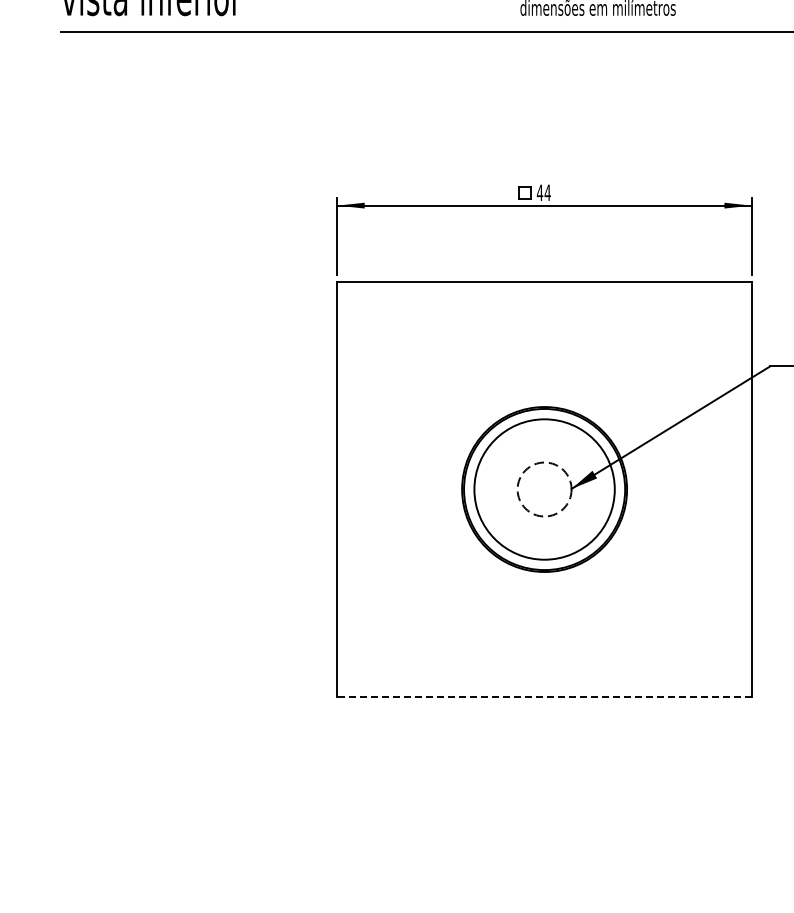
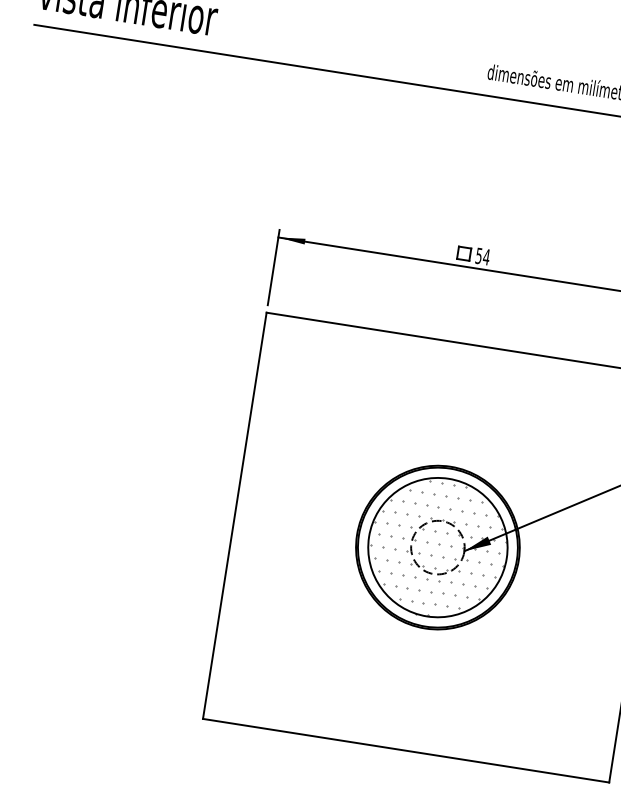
text: (539, 192) -> (478, 255), 44 -> 54
hatch: (544, 491) -> (437, 549), added
line: (544, 696) -> (406, 750), dashed -> solid

